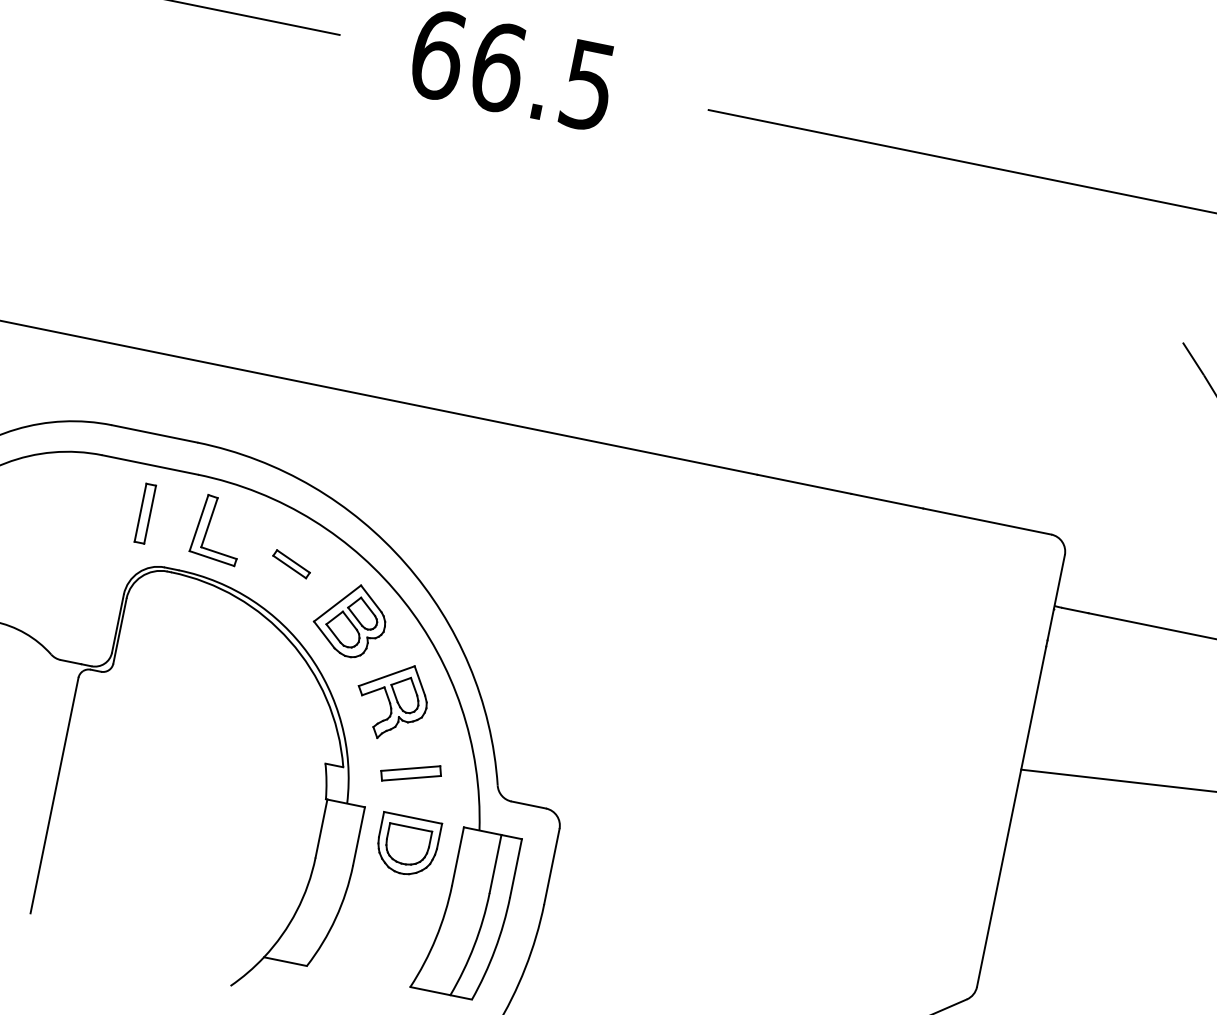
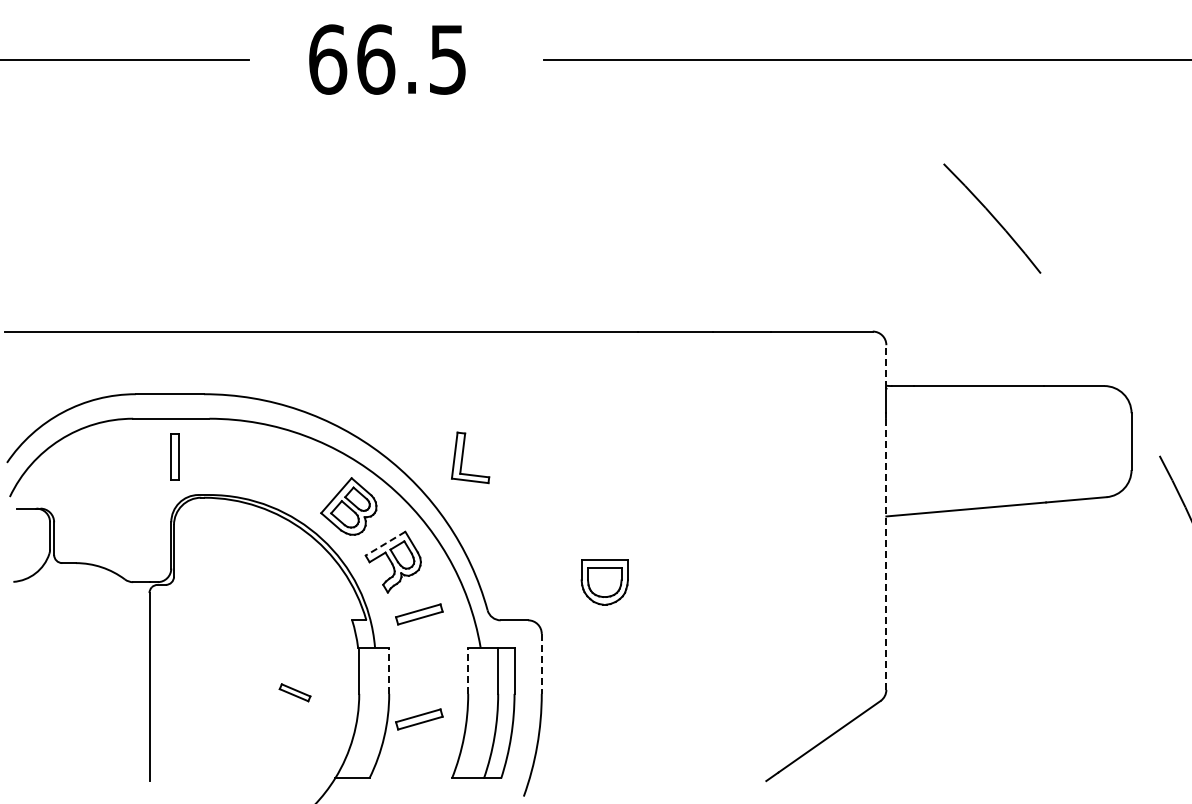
part: (209, 527) -> (463, 457), moved
part: (290, 563) -> (294, 692), moved
line: (1059, 581) -> (886, 366), solid -> dashed
line: (386, 675) -> (385, 543), solid -> dashed
line: (1011, 817) -> (886, 554), solid -> dashed
line: (359, 836) -> (389, 670), solid -> dashed
part: (407, 845) -> (604, 582), moved
line: (458, 856) -> (468, 670), solid -> dashed
line: (551, 865) -> (541, 663), solid -> dashed
part: (384, 905) -> (419, 719), added

